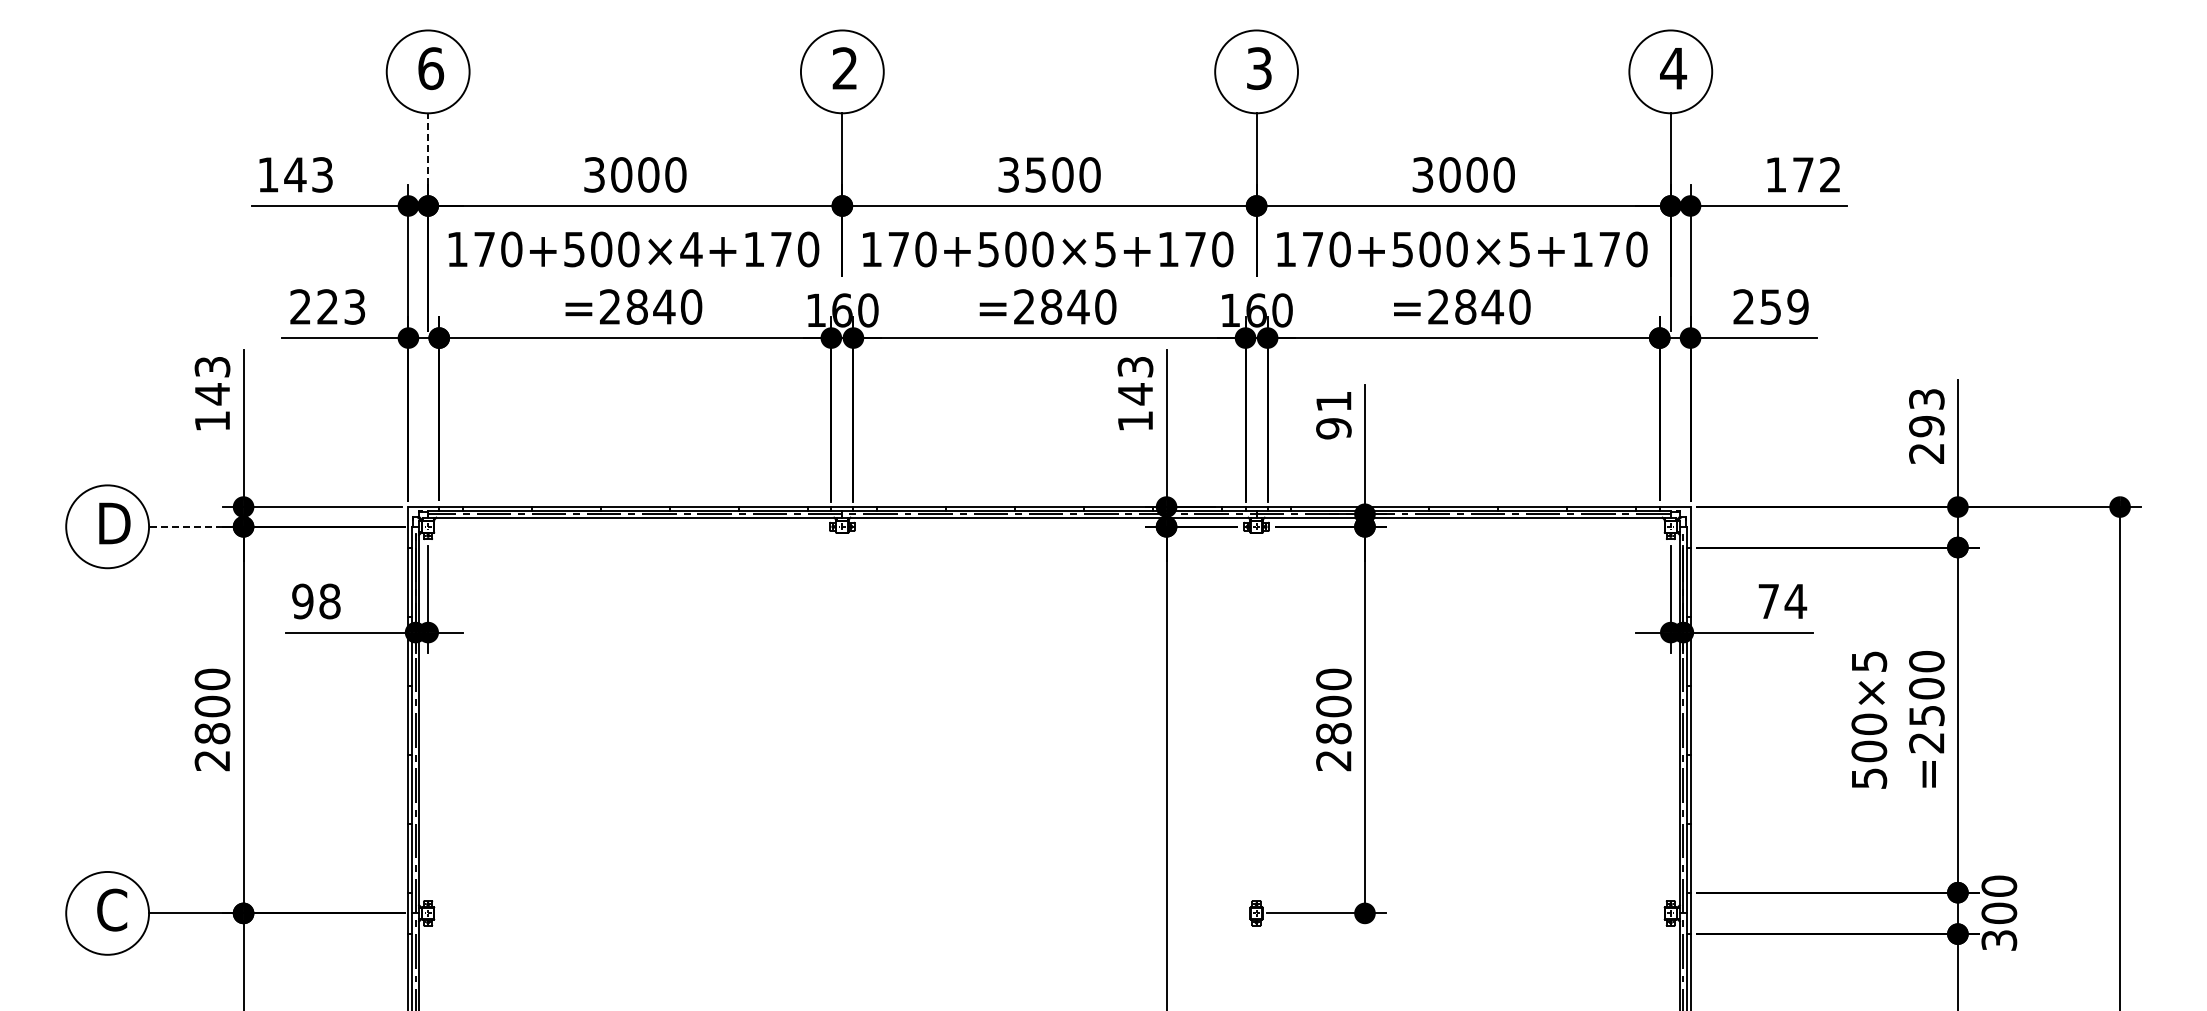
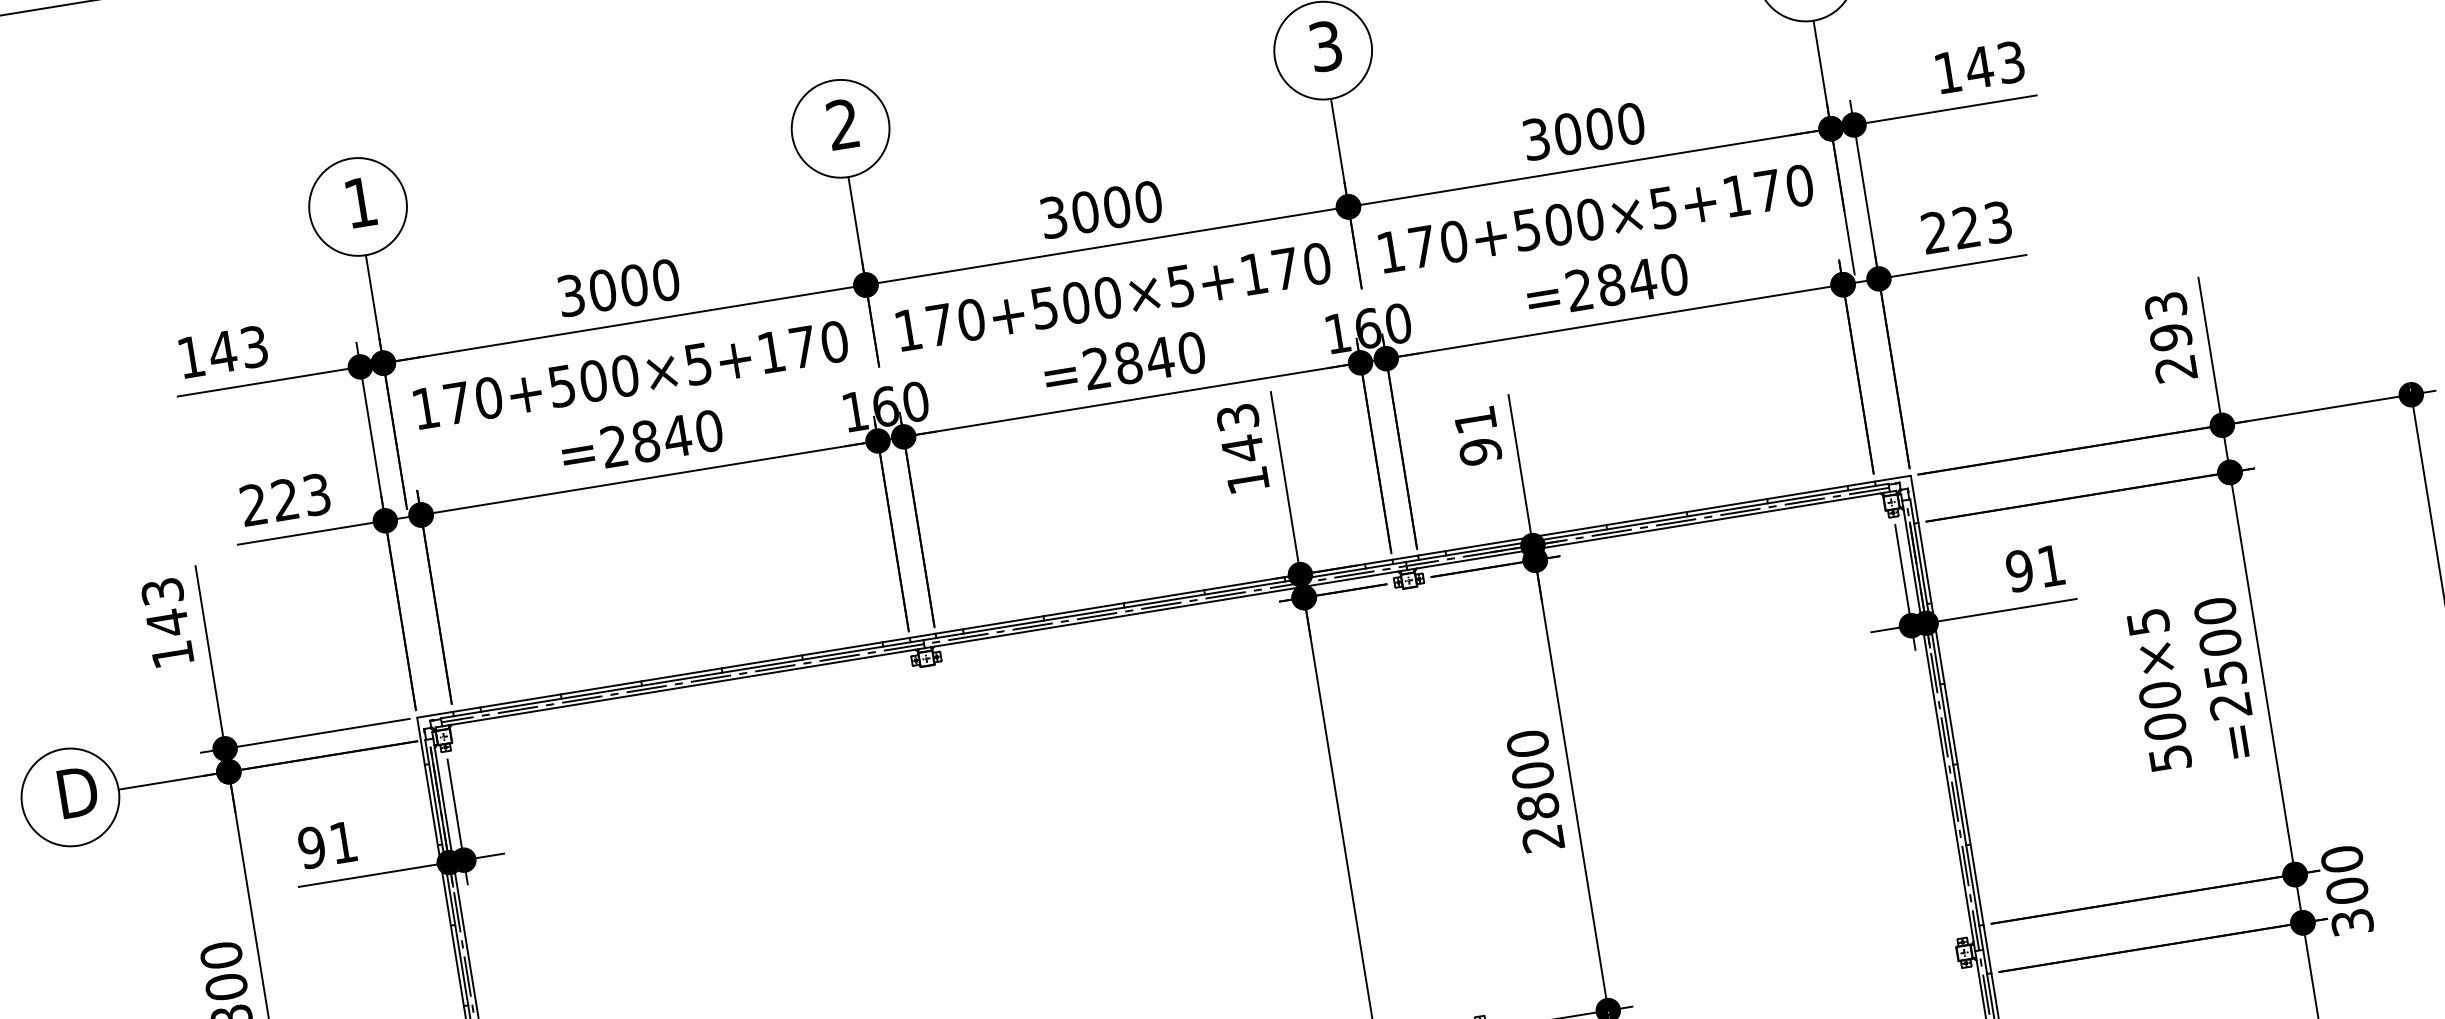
text: (431, 68) -> (361, 202), 6 -> 1
line: (428, 149) -> (373, 297), dashed -> solid
text: (1035, 174) -> (1084, 211), 3500 -> 3000
text: (1816, 174) -> (1994, 64), 172 -> 143
text: (691, 249) -> (698, 364), 170+500×4+170 -> 170+500×5+170
text: (1784, 306) -> (1982, 224), 259 -> 223
line: (185, 526) -> (161, 782), dashed -> solid
text: (329, 601) -> (343, 842), 98 -> 91
text: (1782, 601) -> (2035, 568), 74 -> 91

